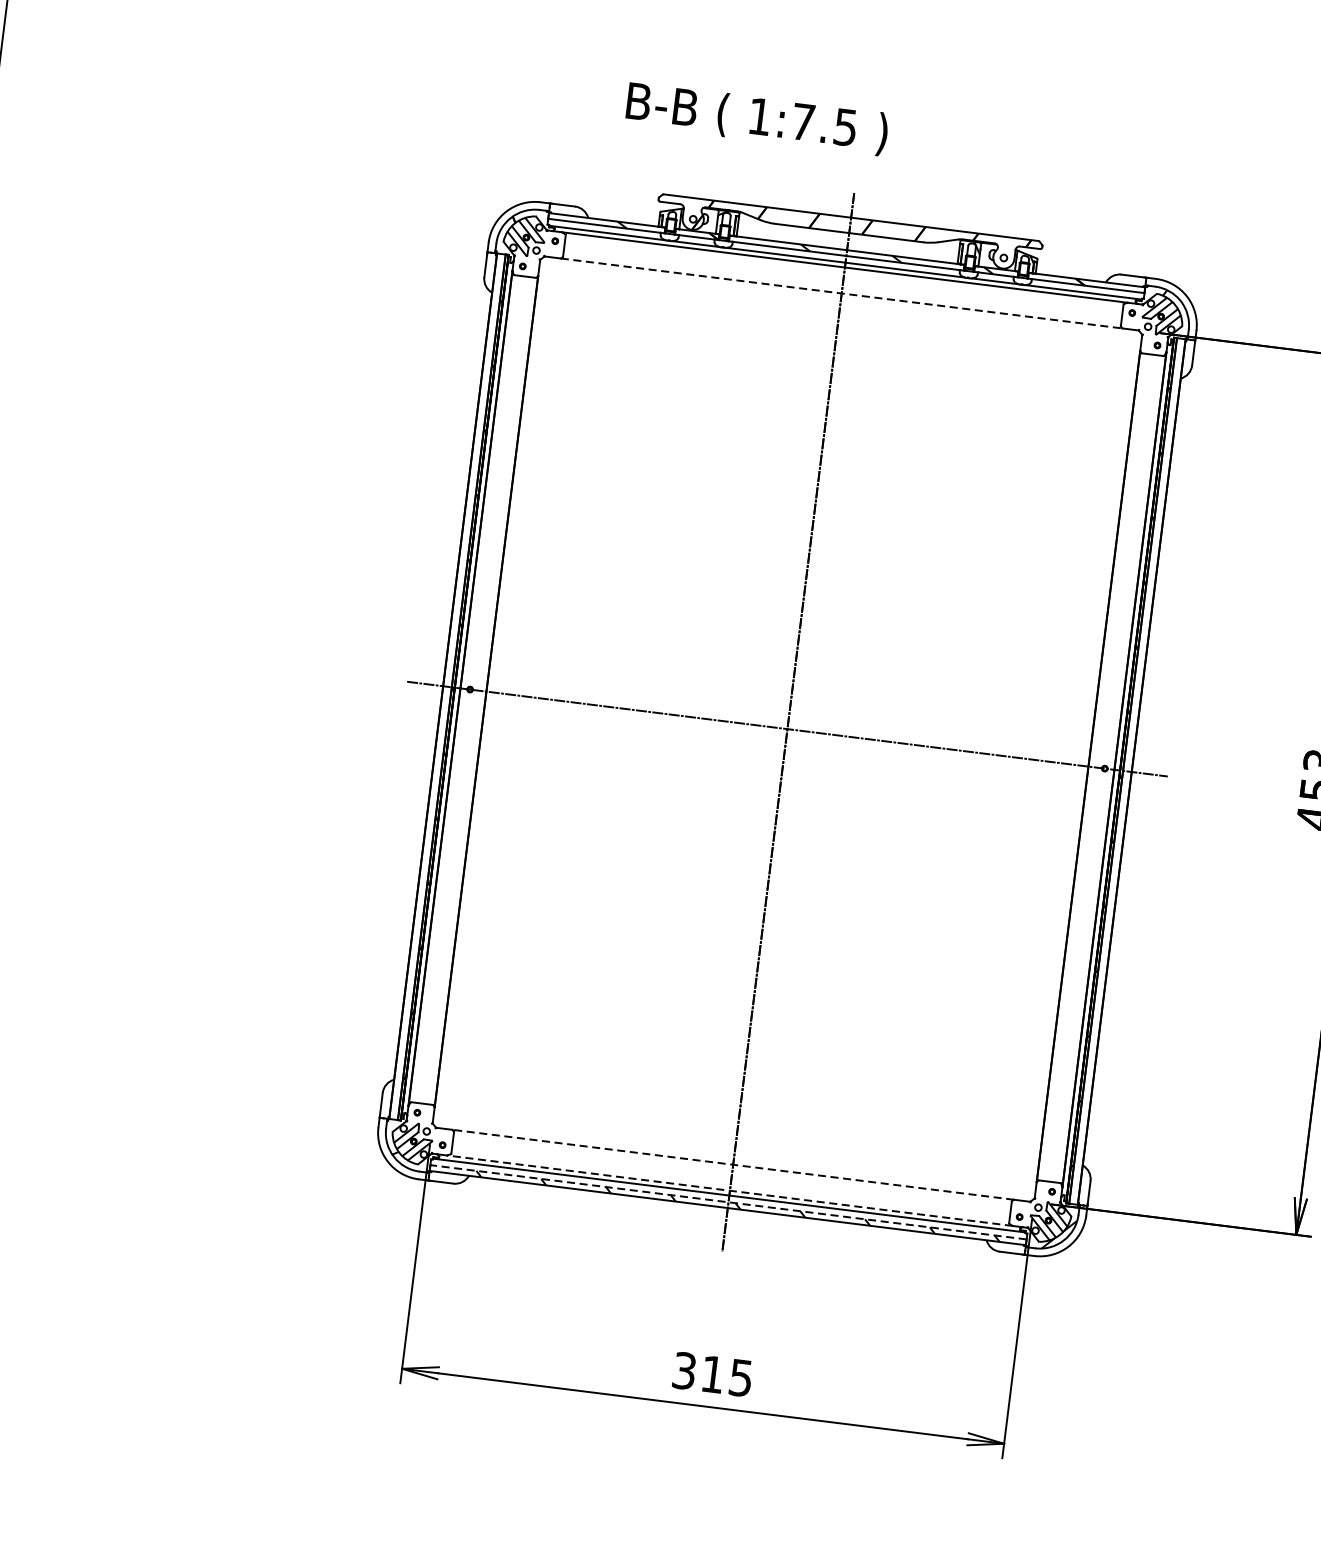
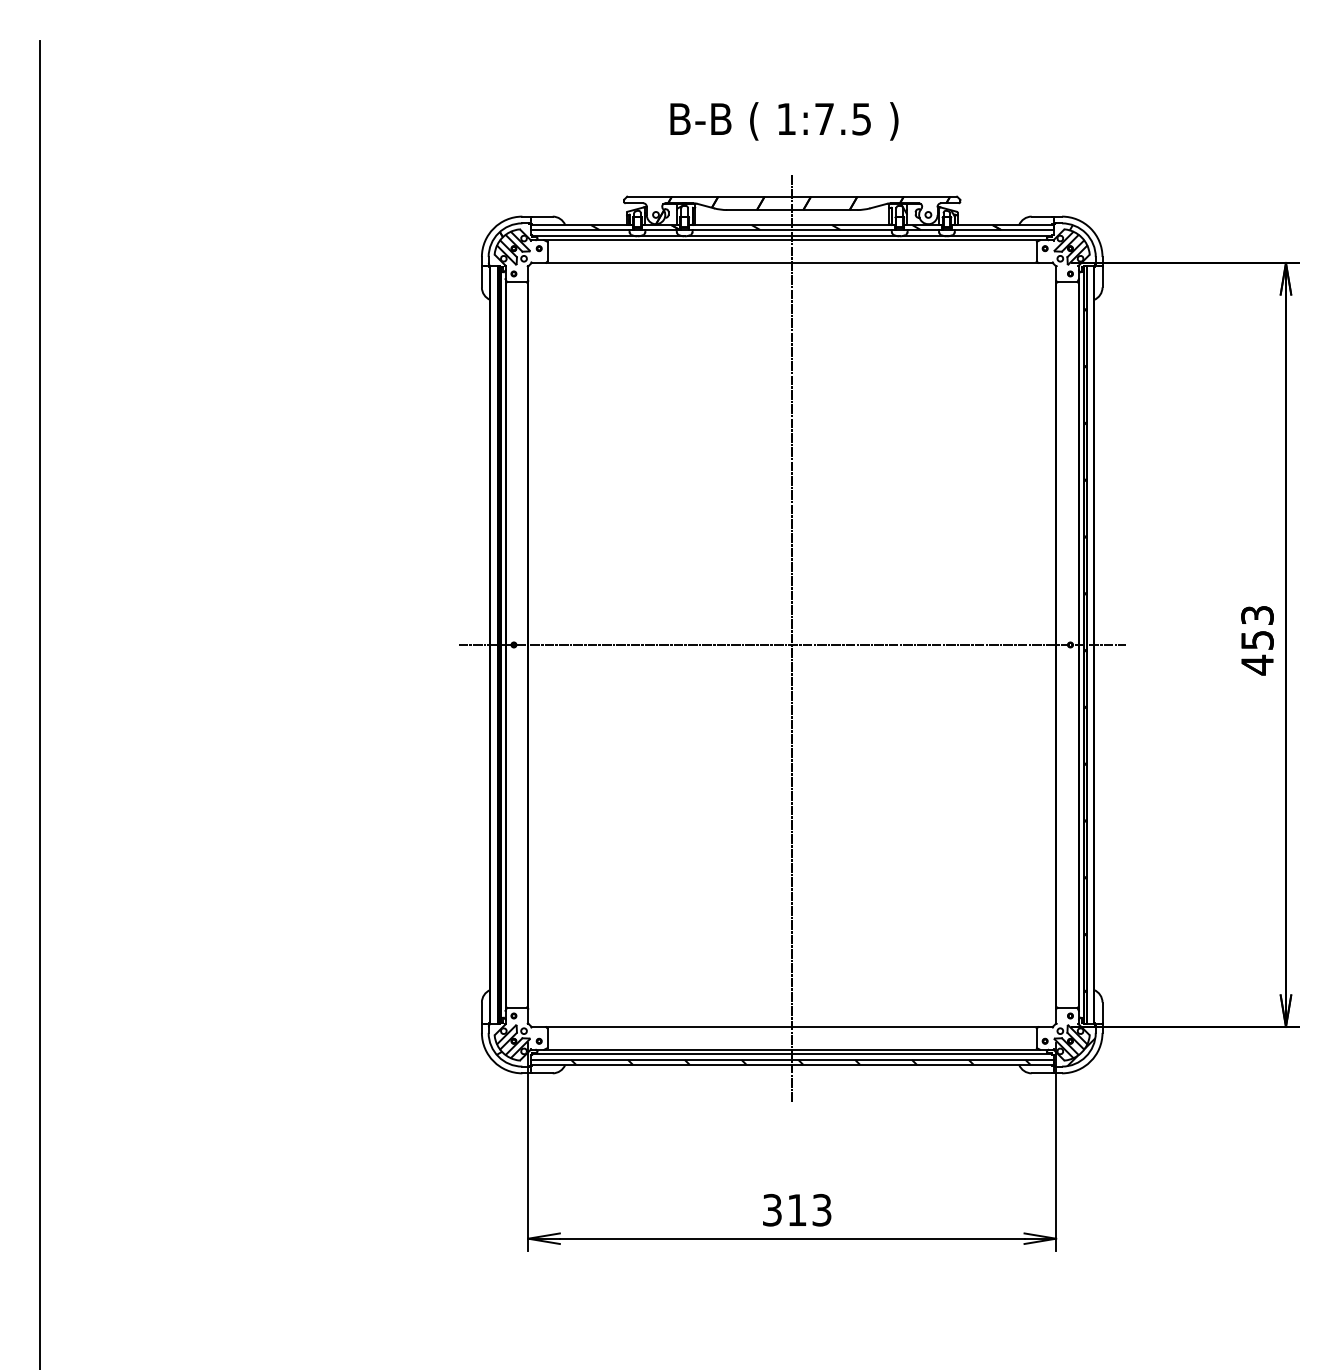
text: (757, 119) -> (784, 121), moved
line: (841, 294) -> (792, 263), dashed -> solid
line: (732, 1164) -> (791, 1026), dashed -> solid
line: (729, 1190) -> (791, 1049), dashed -> solid
line: (727, 1201) -> (791, 1059), dashed -> solid
text: (741, 1377) -> (822, 1209), 315 -> 313

